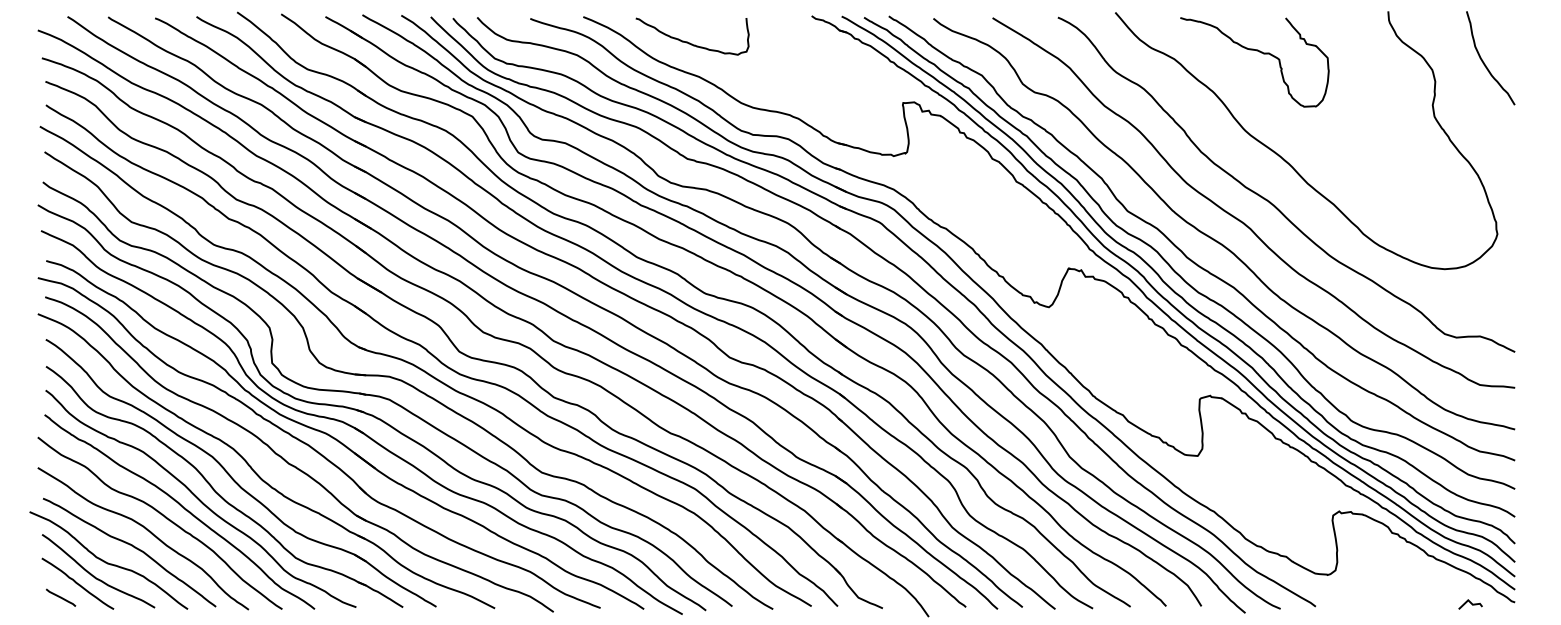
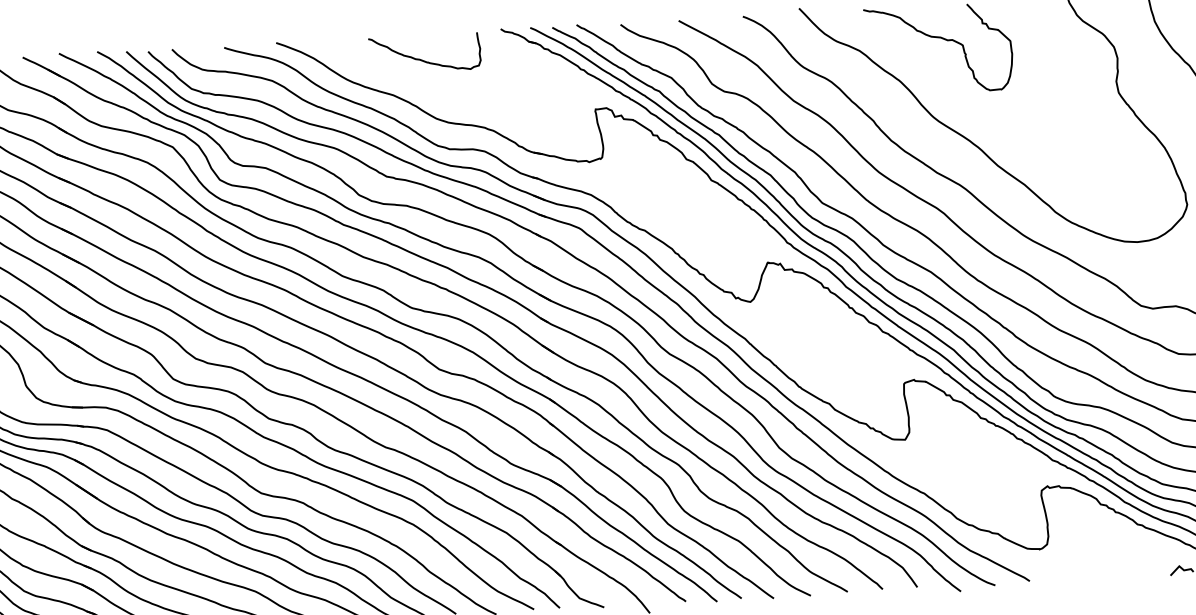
curve: (689, 42) -> (422, 59), moved

